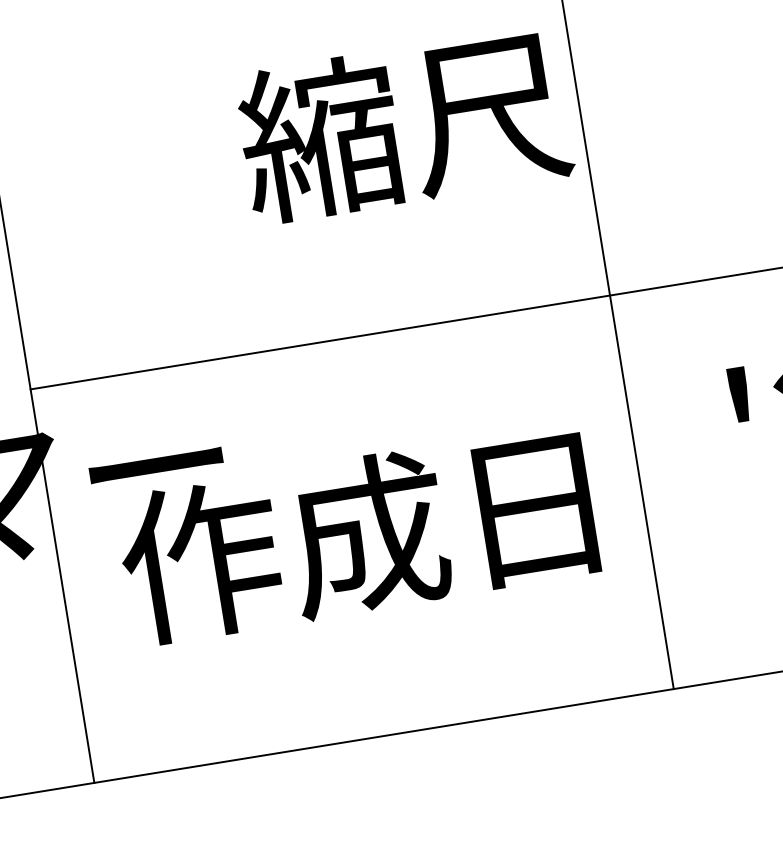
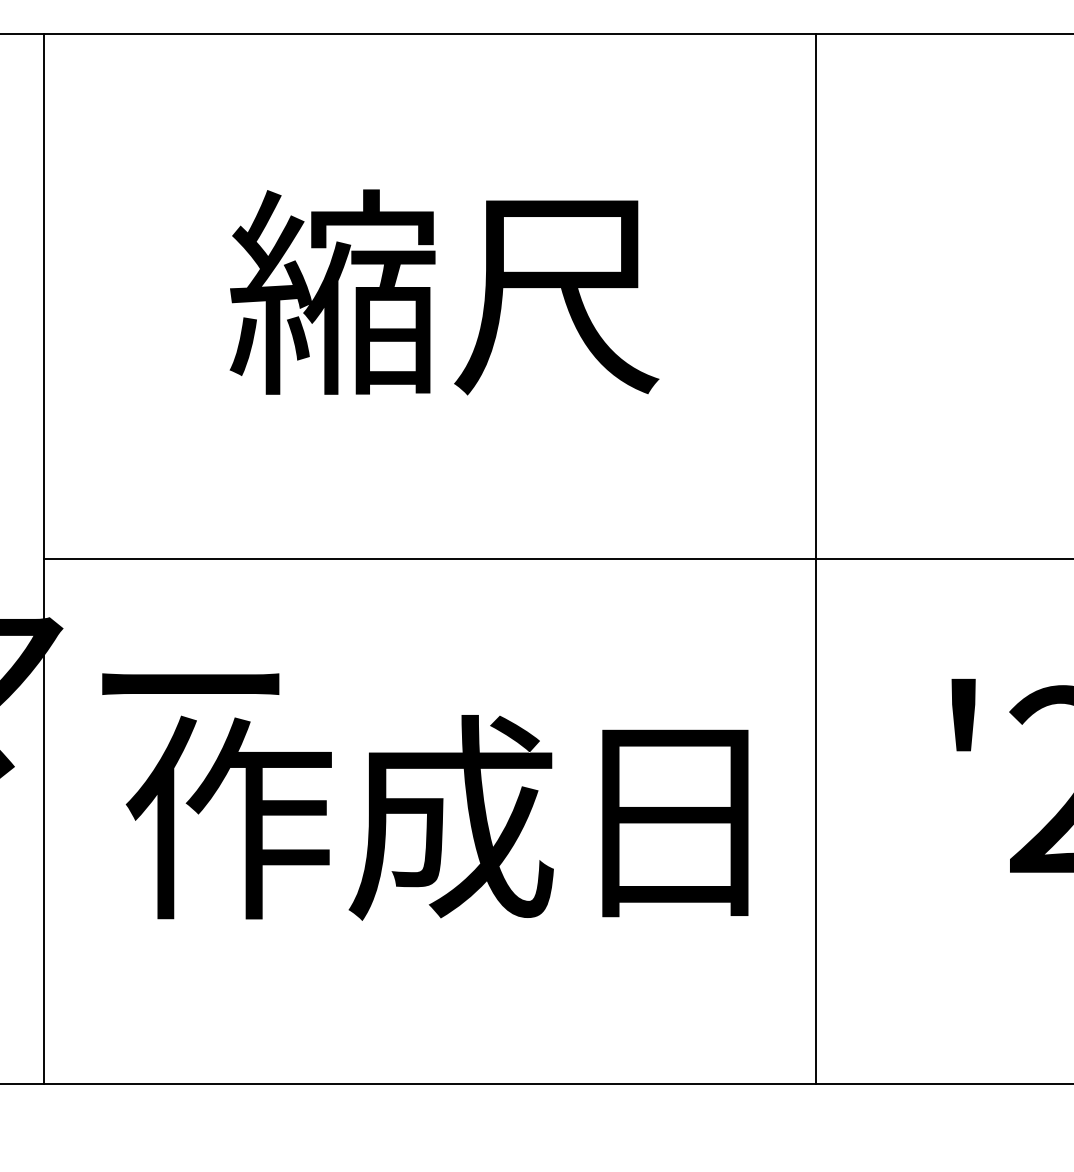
text: (404, 125) -> (444, 292), moved

